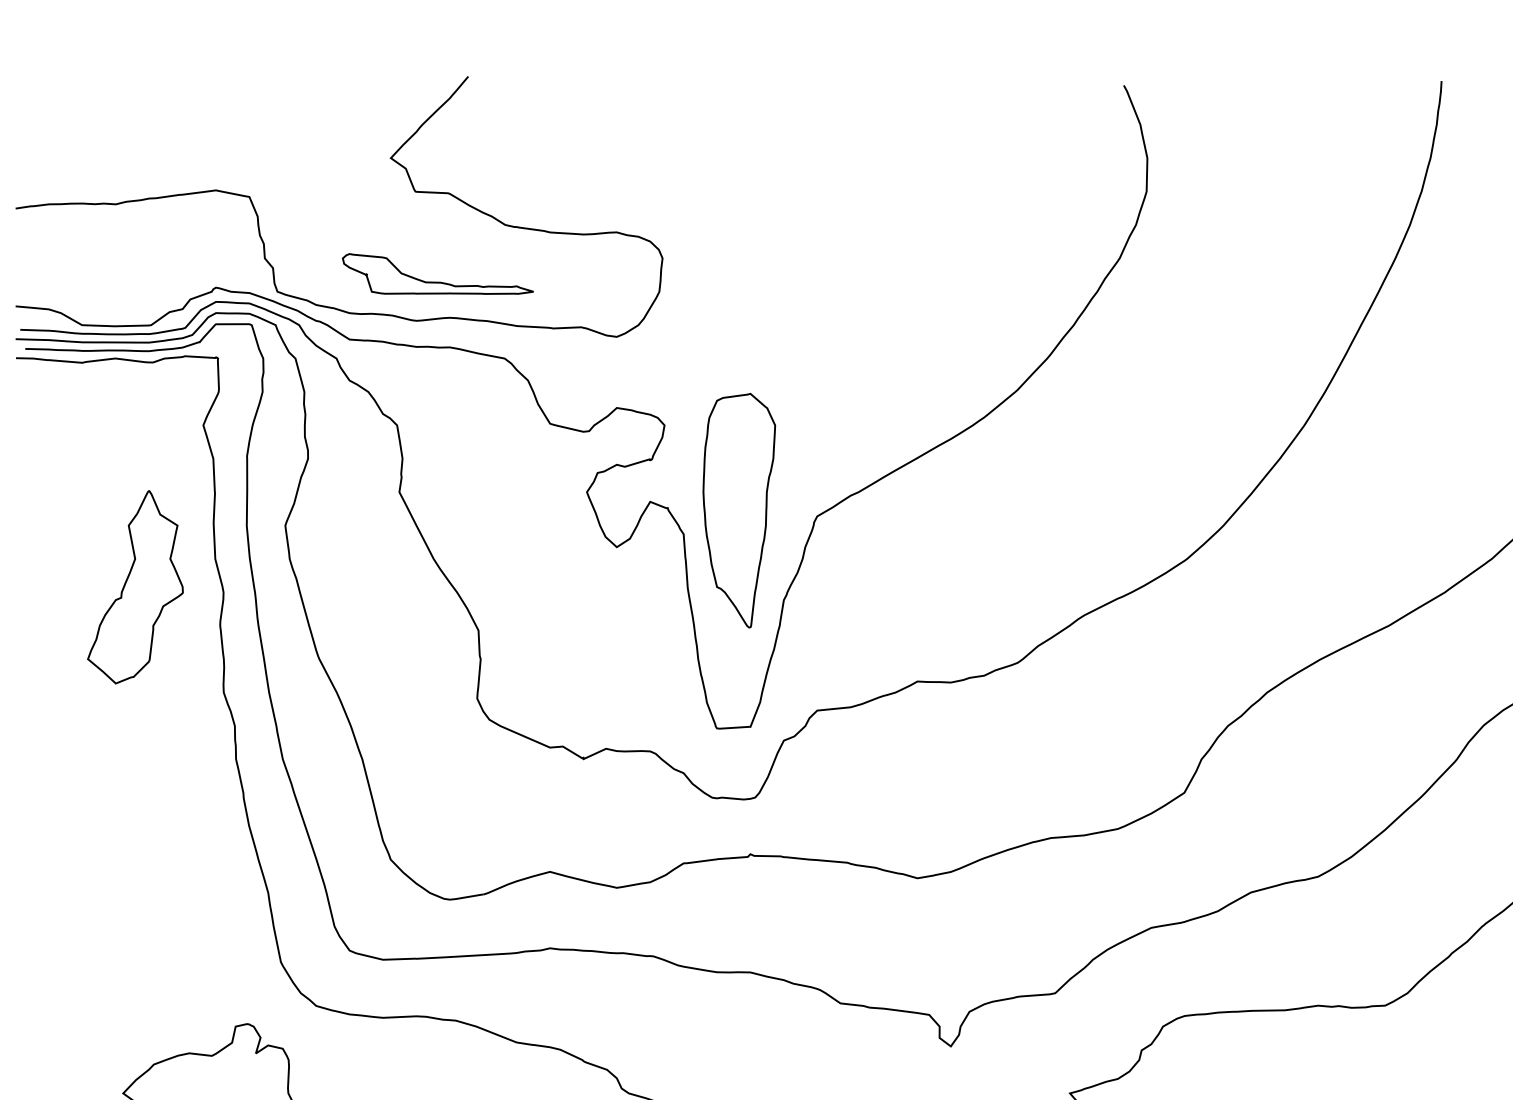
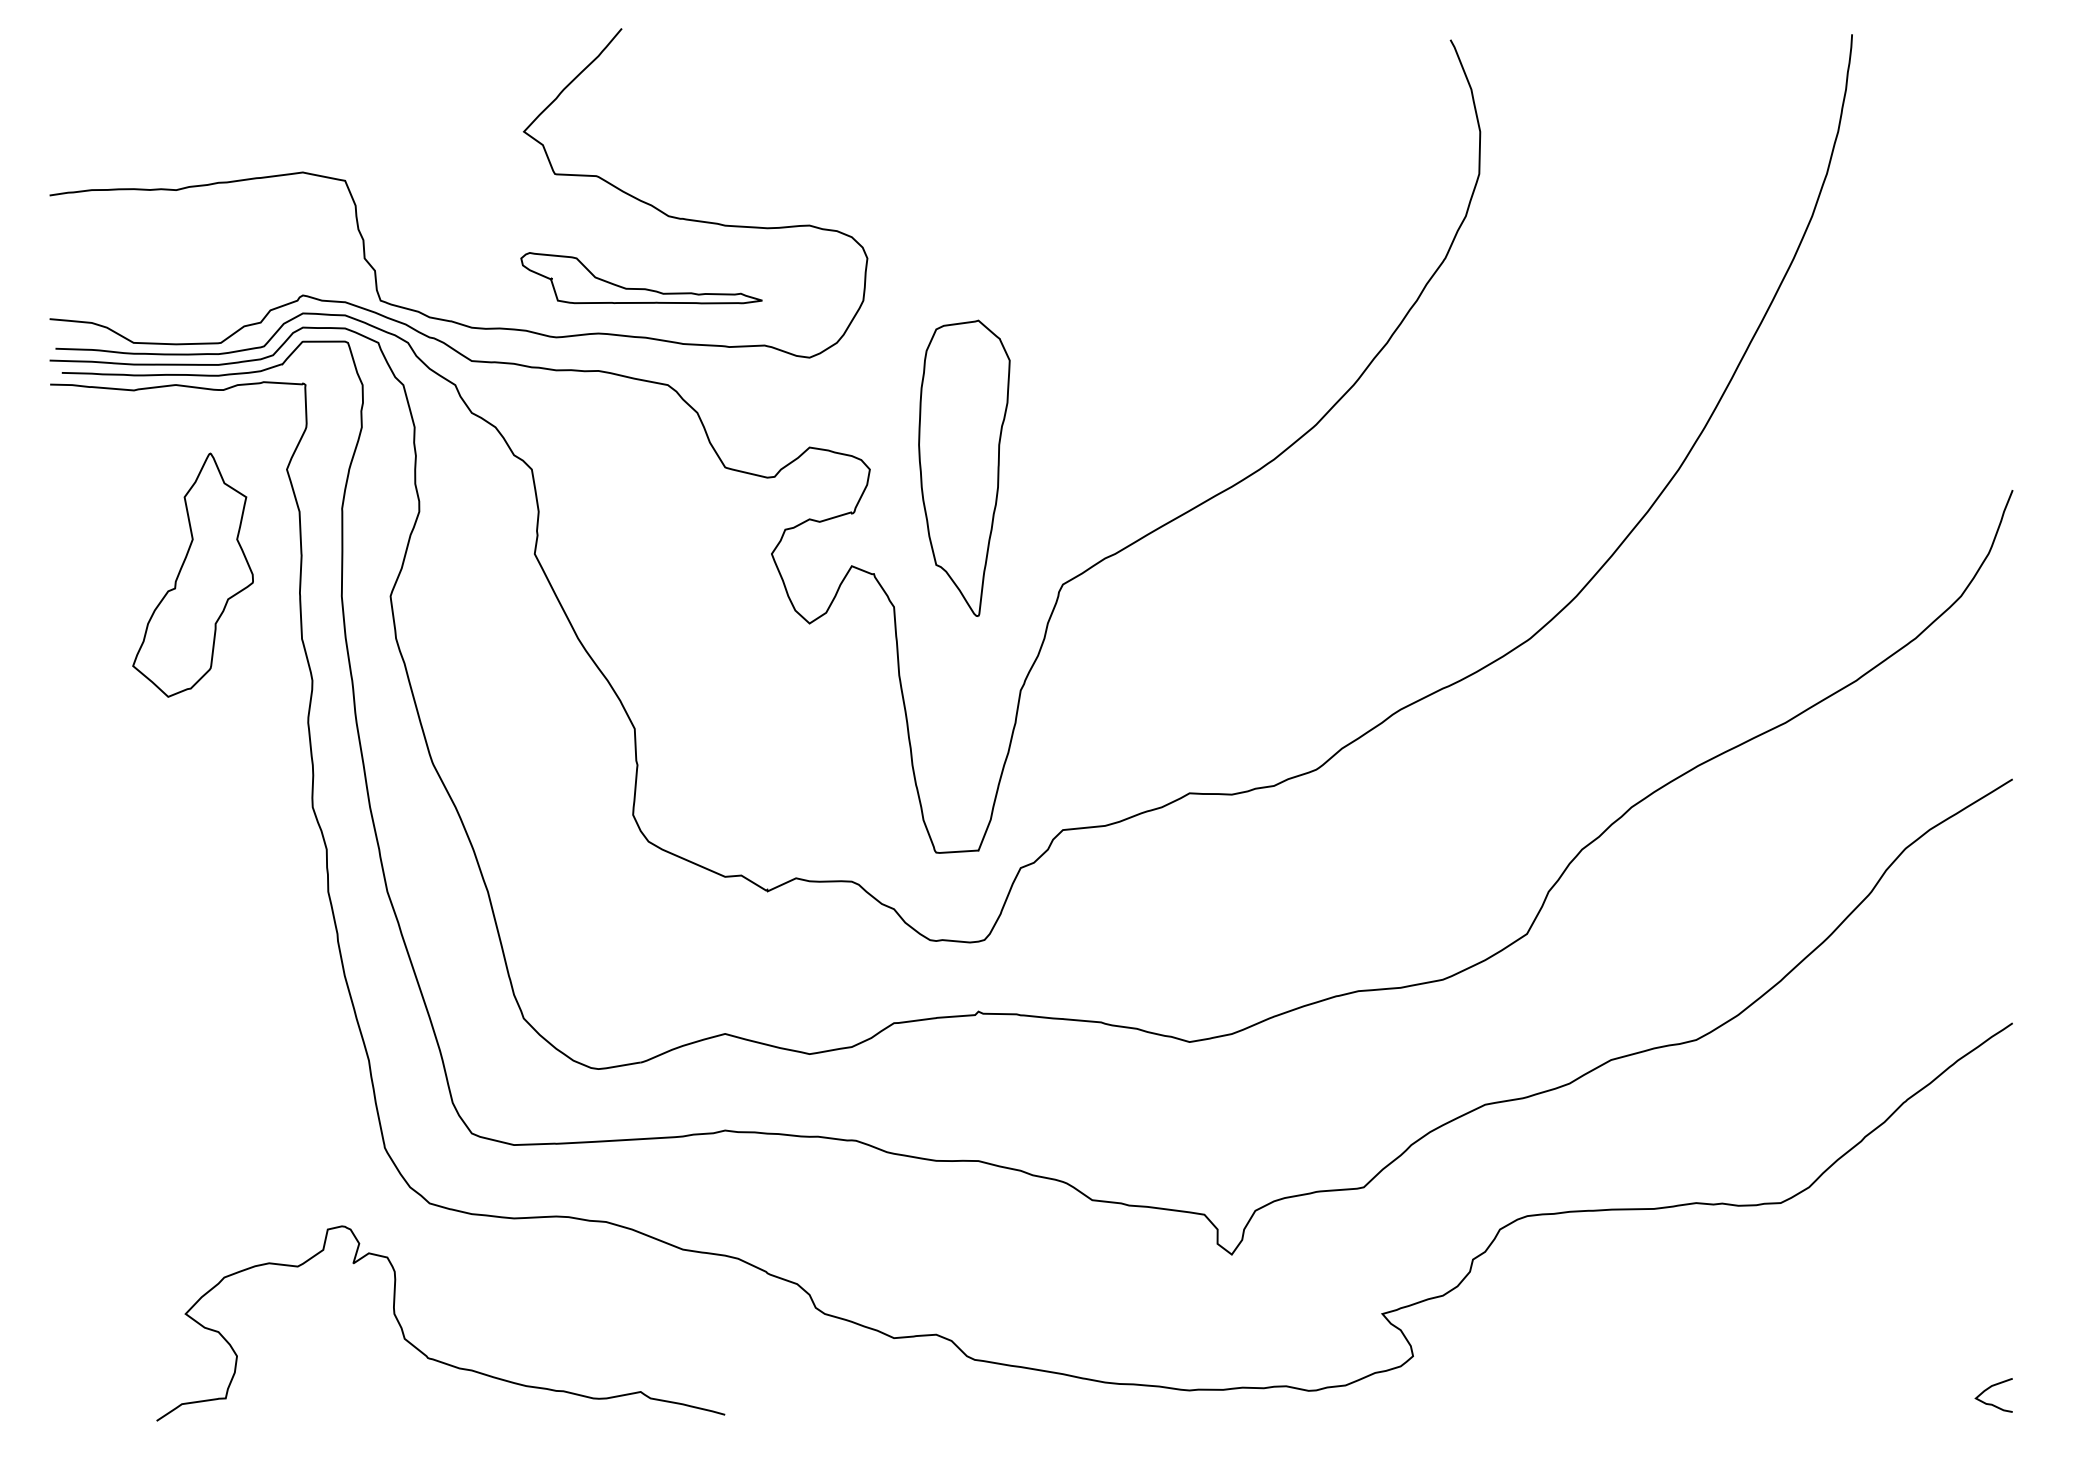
part: (437, 282) -> (641, 288), moved
part: (739, 509) -> (964, 467), moved
part: (134, 586) -> (192, 574), moved

